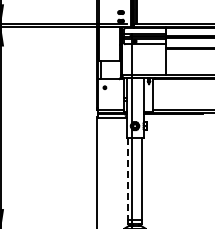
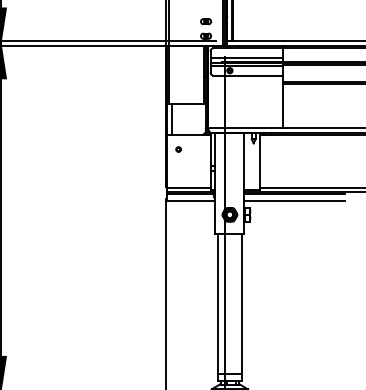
line: (172, 118) -> (293, 201), added
line: (127, 179) -> (217, 305), dashed -> solid

